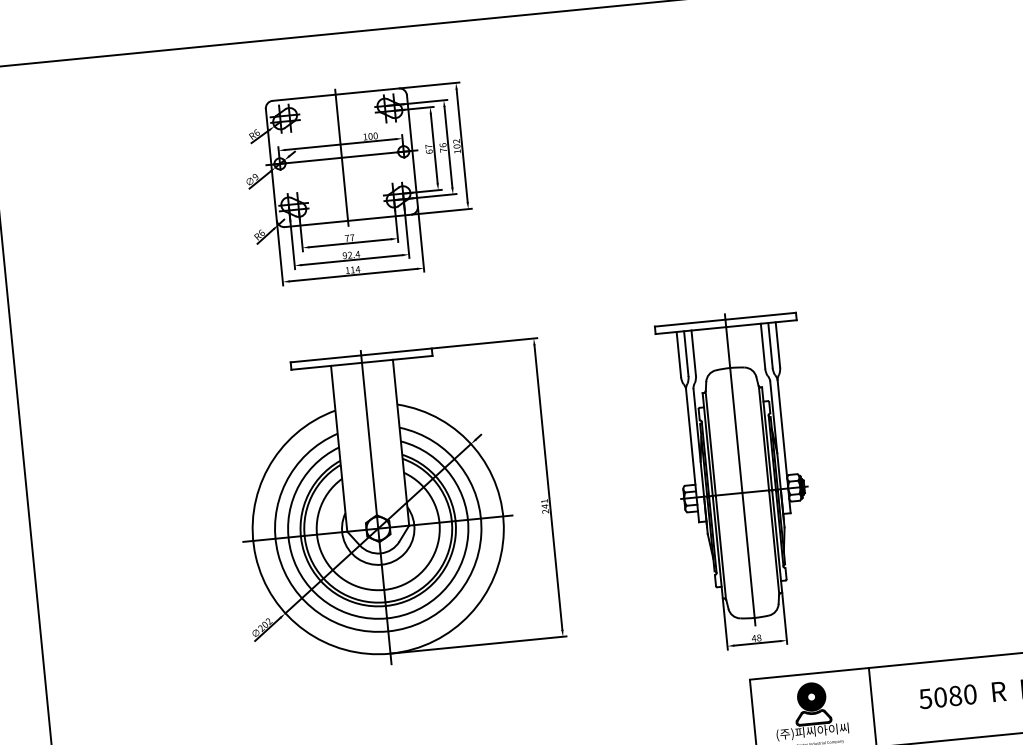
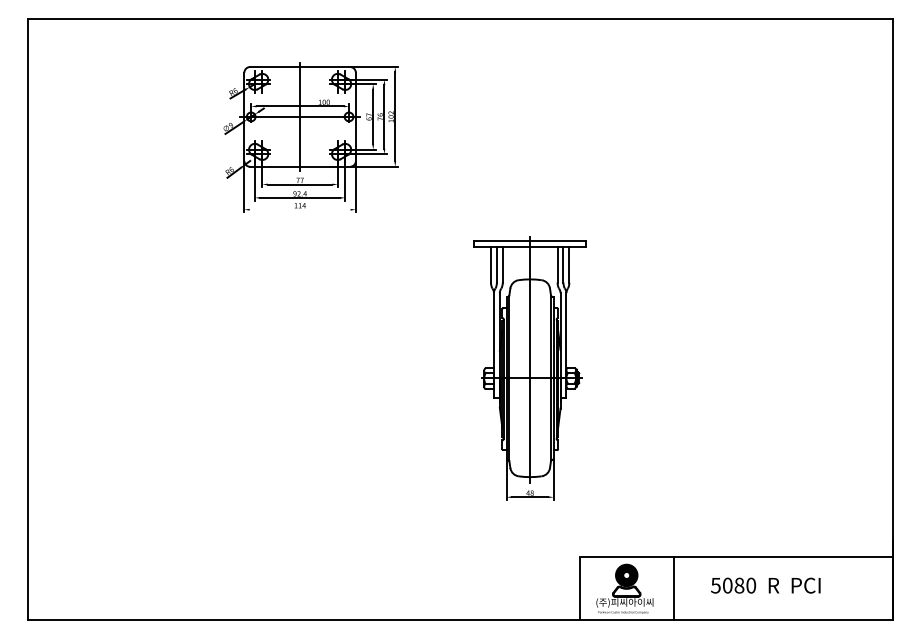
line: (352, 274) -> (299, 209), removed
part: (740, 480) -> (529, 368), moved
part: (395, 505) -> (315, 393), removed

